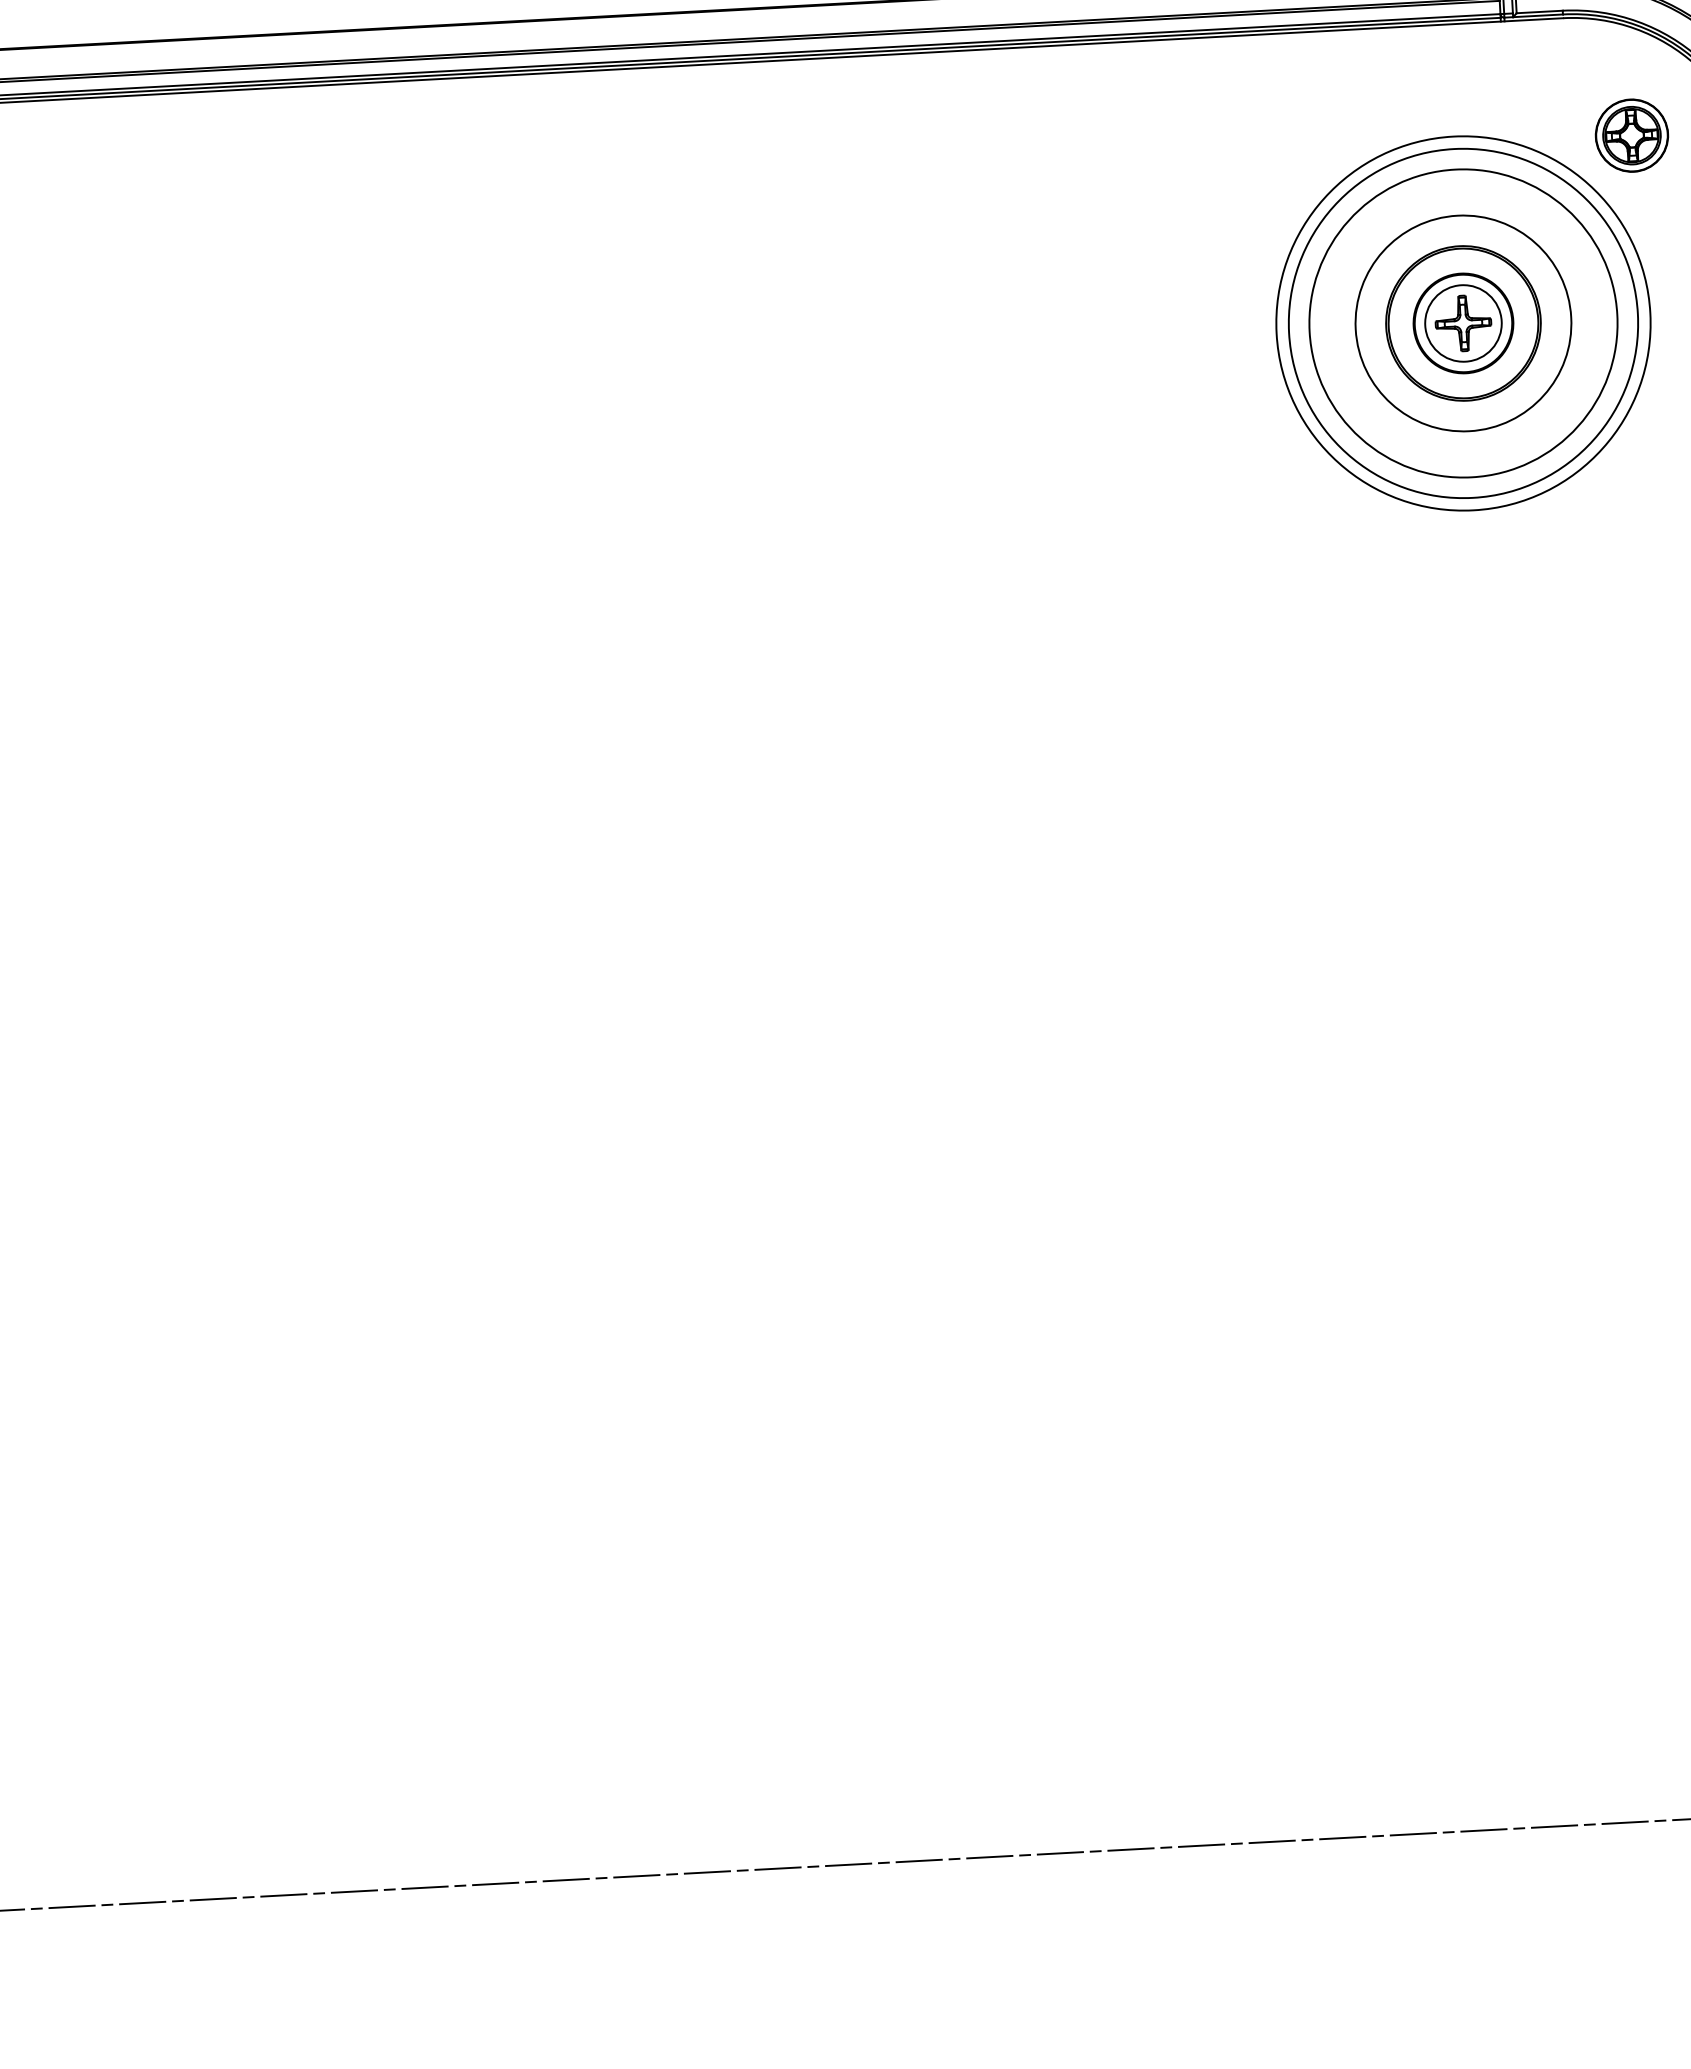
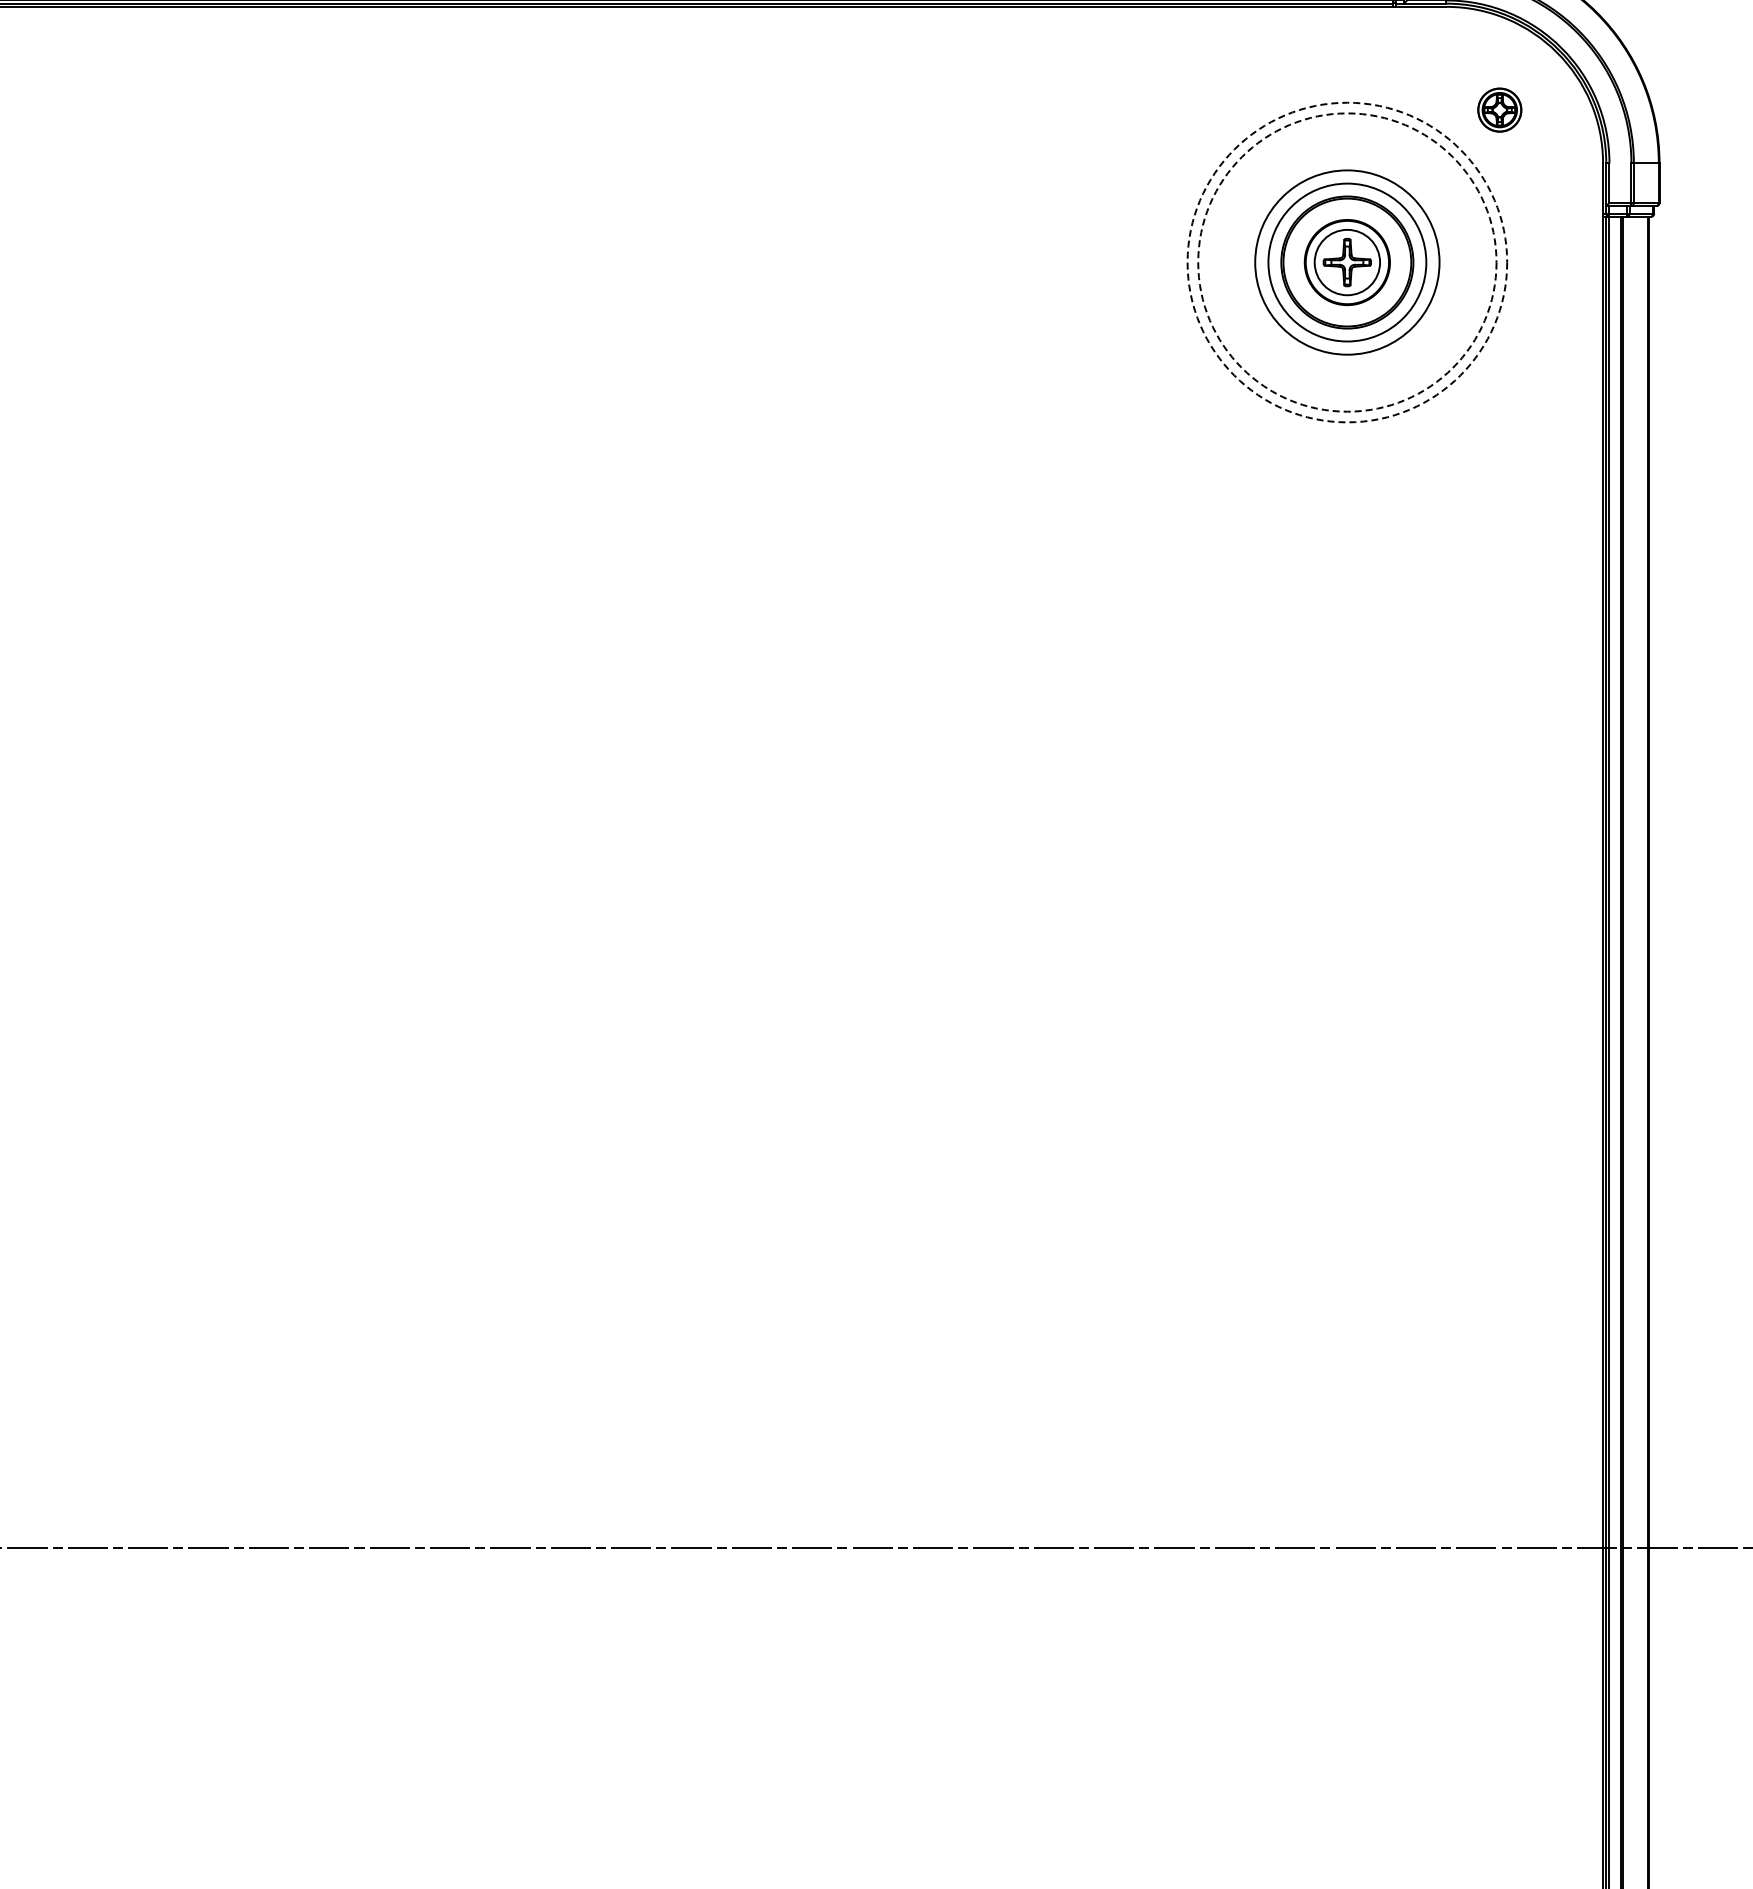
part: (1631, 134) -> (1499, 109), size x0.7
circle: (1462, 323) -> (1346, 262), size x0.6
circle: (1463, 323) -> (1347, 262), solid -> dashed
circle: (1463, 323) -> (1347, 262), solid -> dashed

